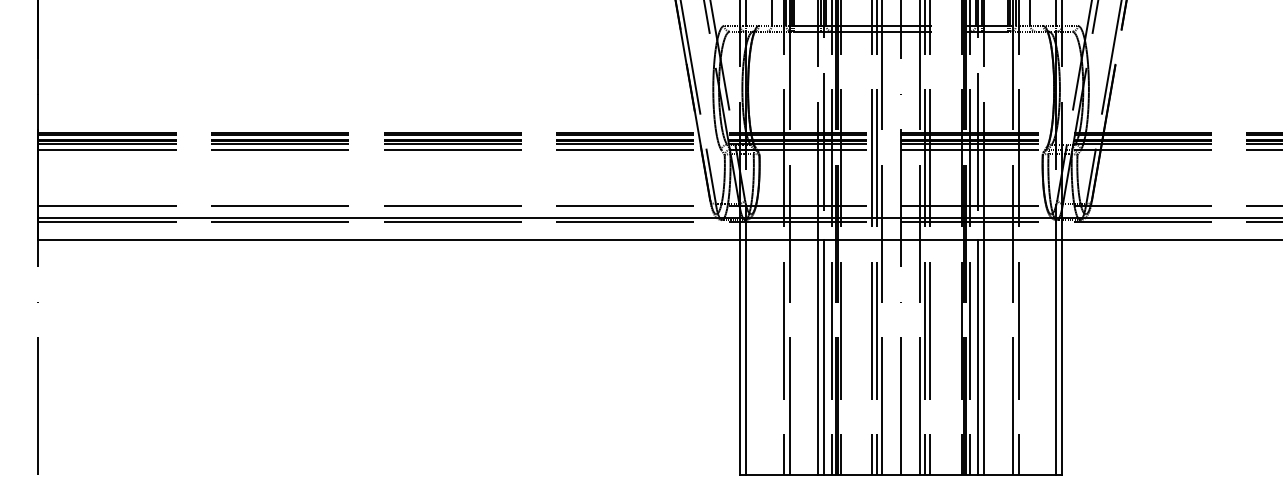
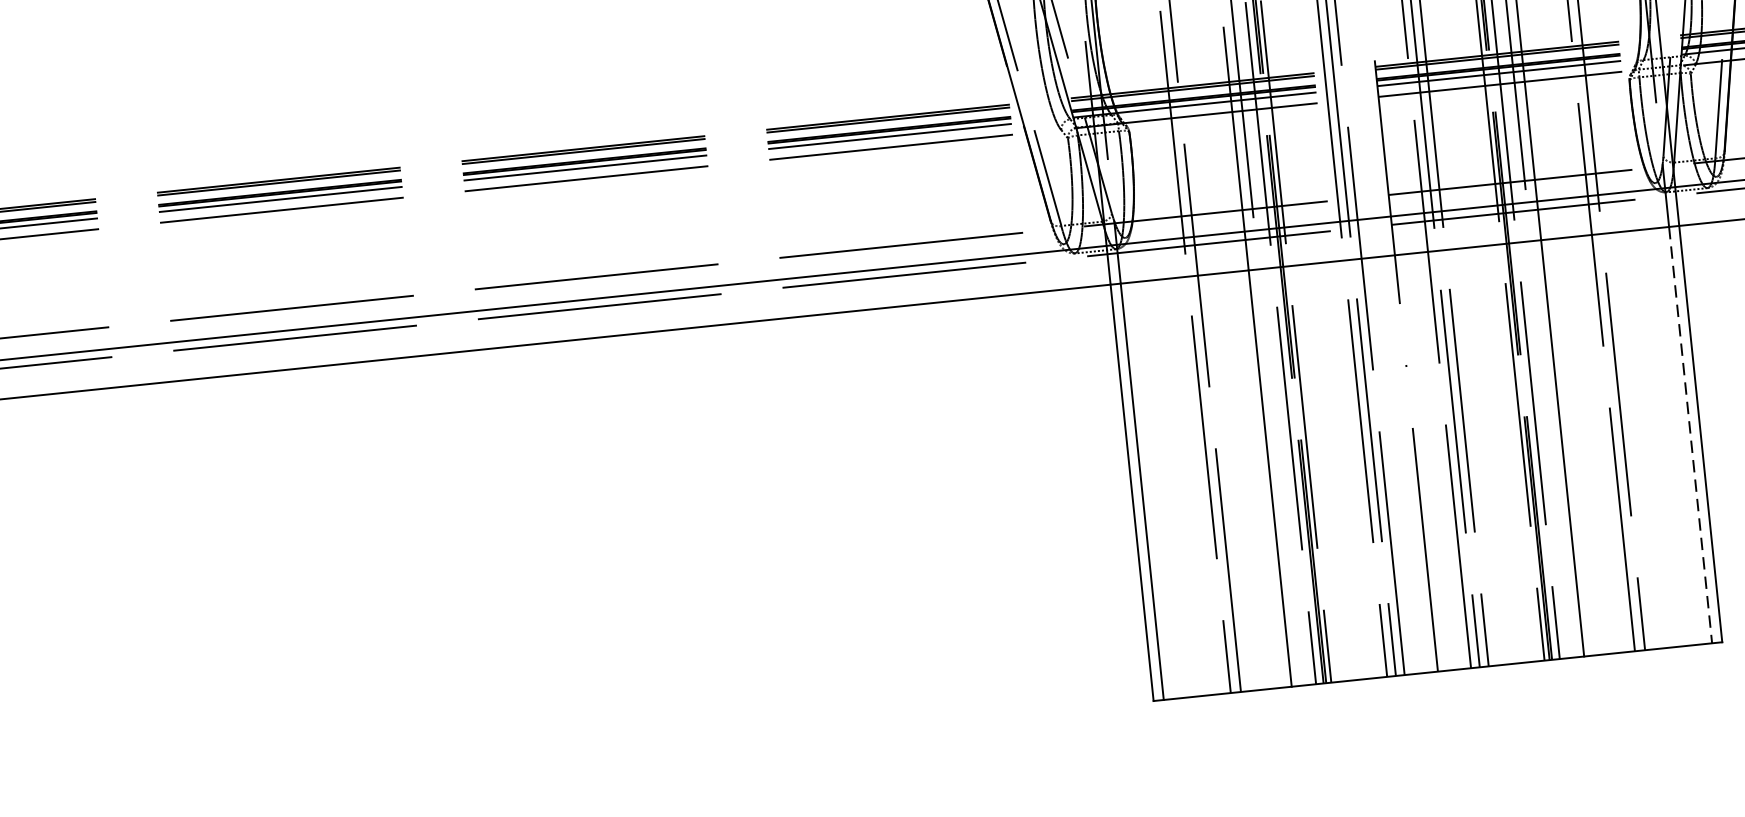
line: (824, 357) -> (1281, 477), removed
line: (978, 357) -> (1552, 449), removed
line: (1056, 357) -> (1690, 434), solid -> dashed

